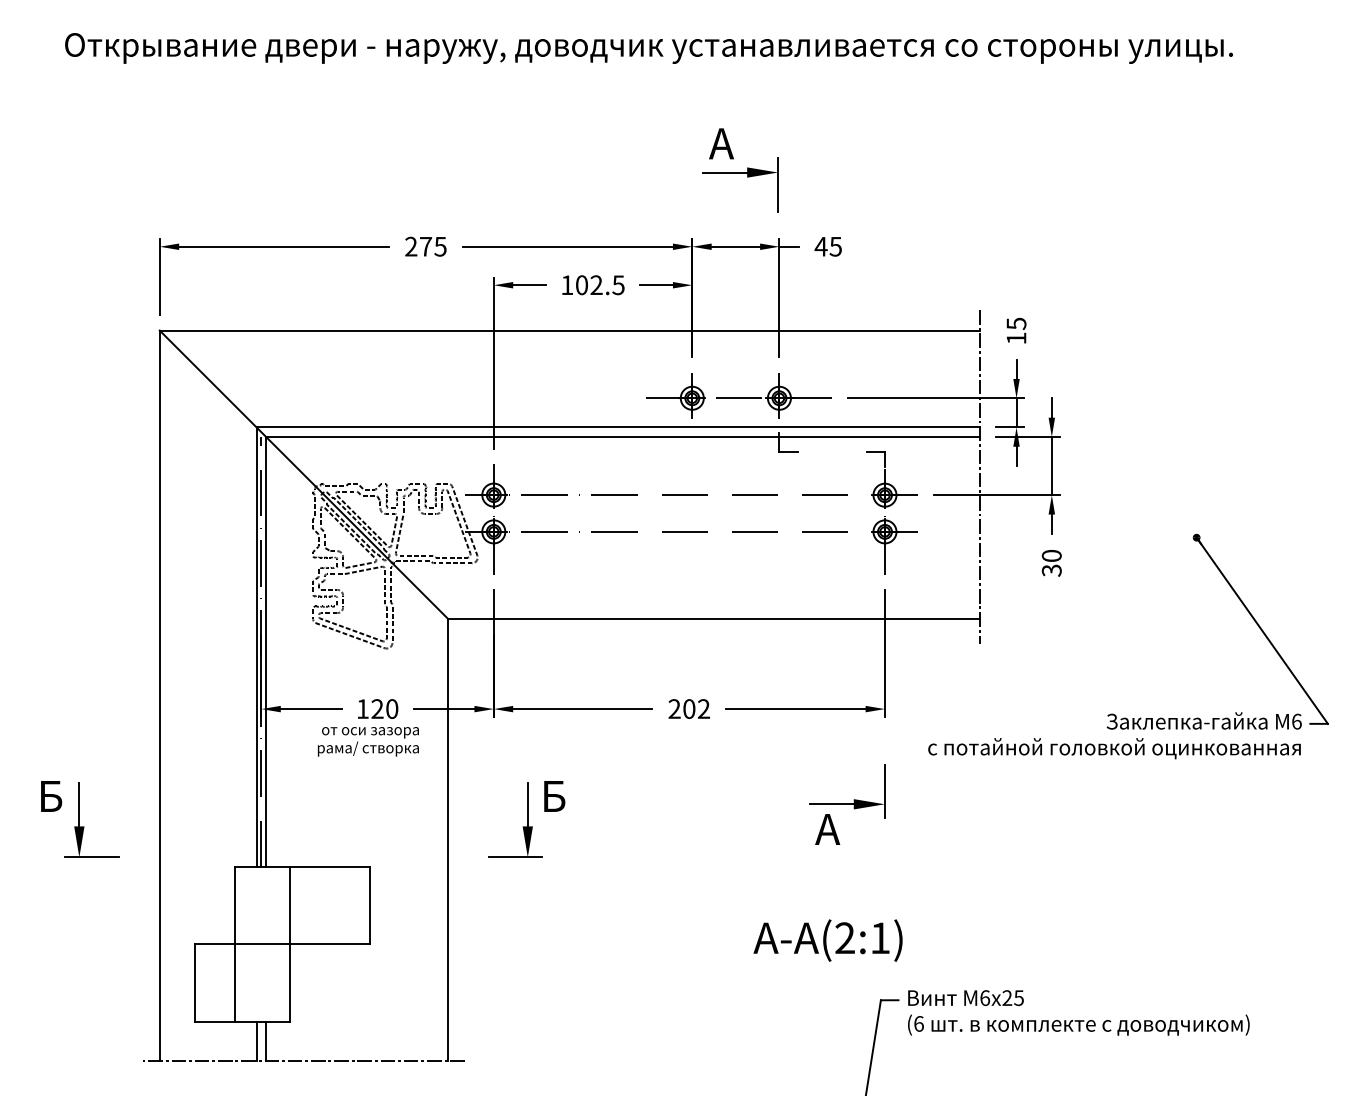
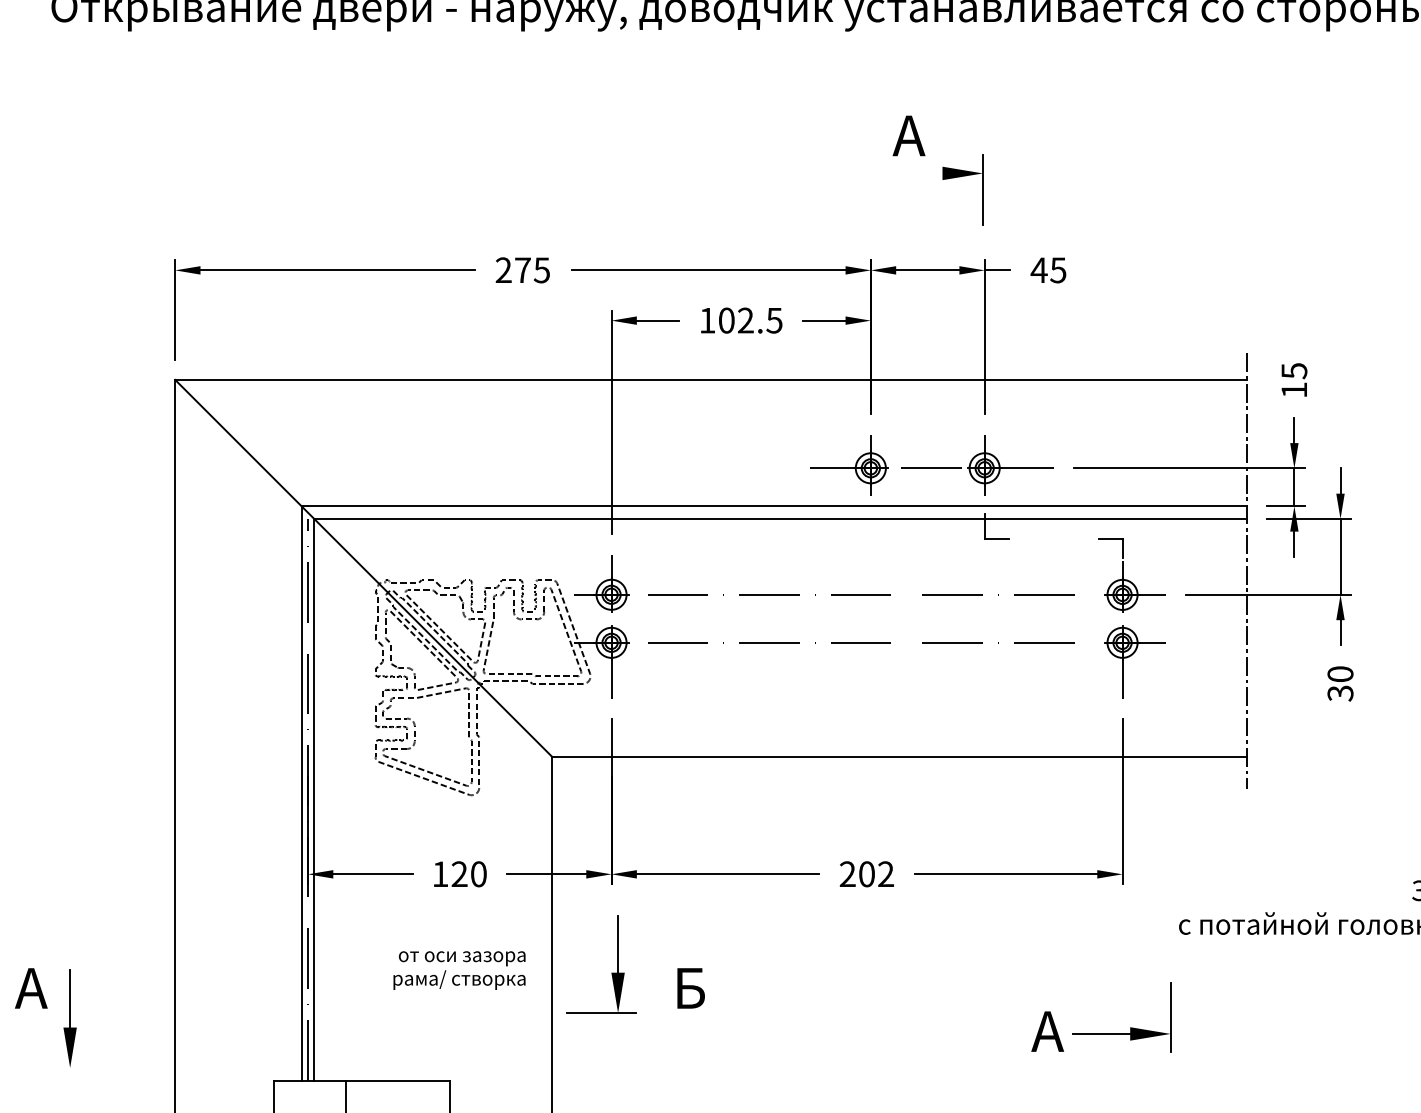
line: (725, 172) -> (914, 173), removed
text: (368, 741) -> (459, 970), moved
text: (49, 796) -> (31, 988), Б -> A
part: (853, 799) -> (1129, 1027), moved
part: (522, 826) -> (611, 972), moved
line: (91, 857) -> (86, 1068), removed

